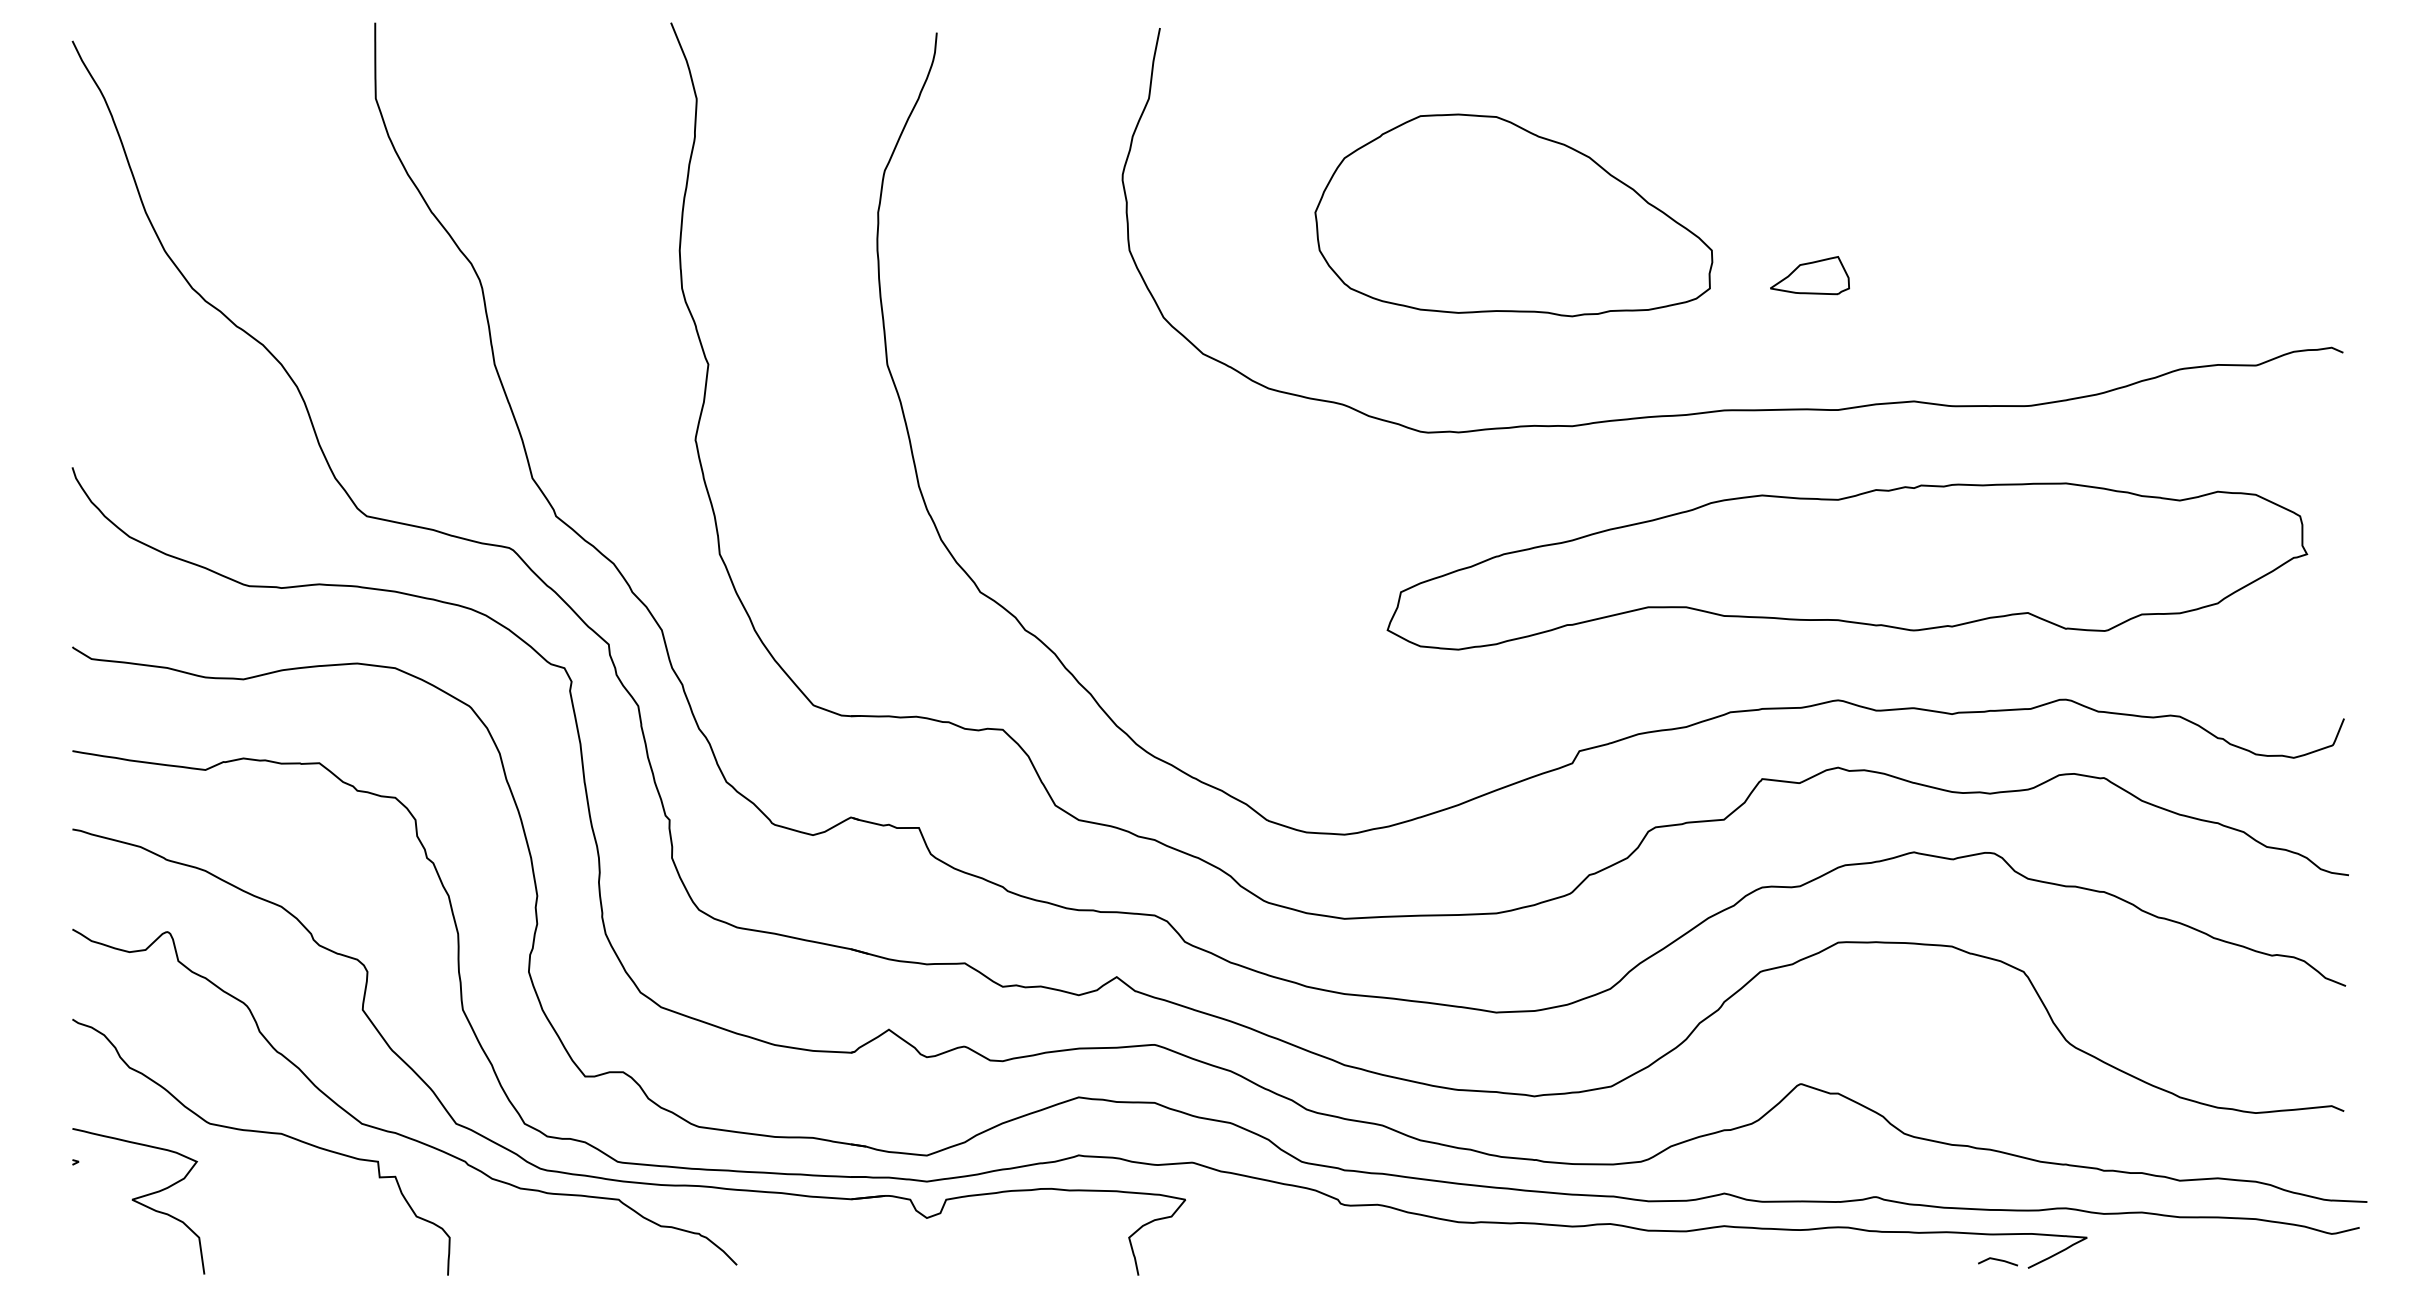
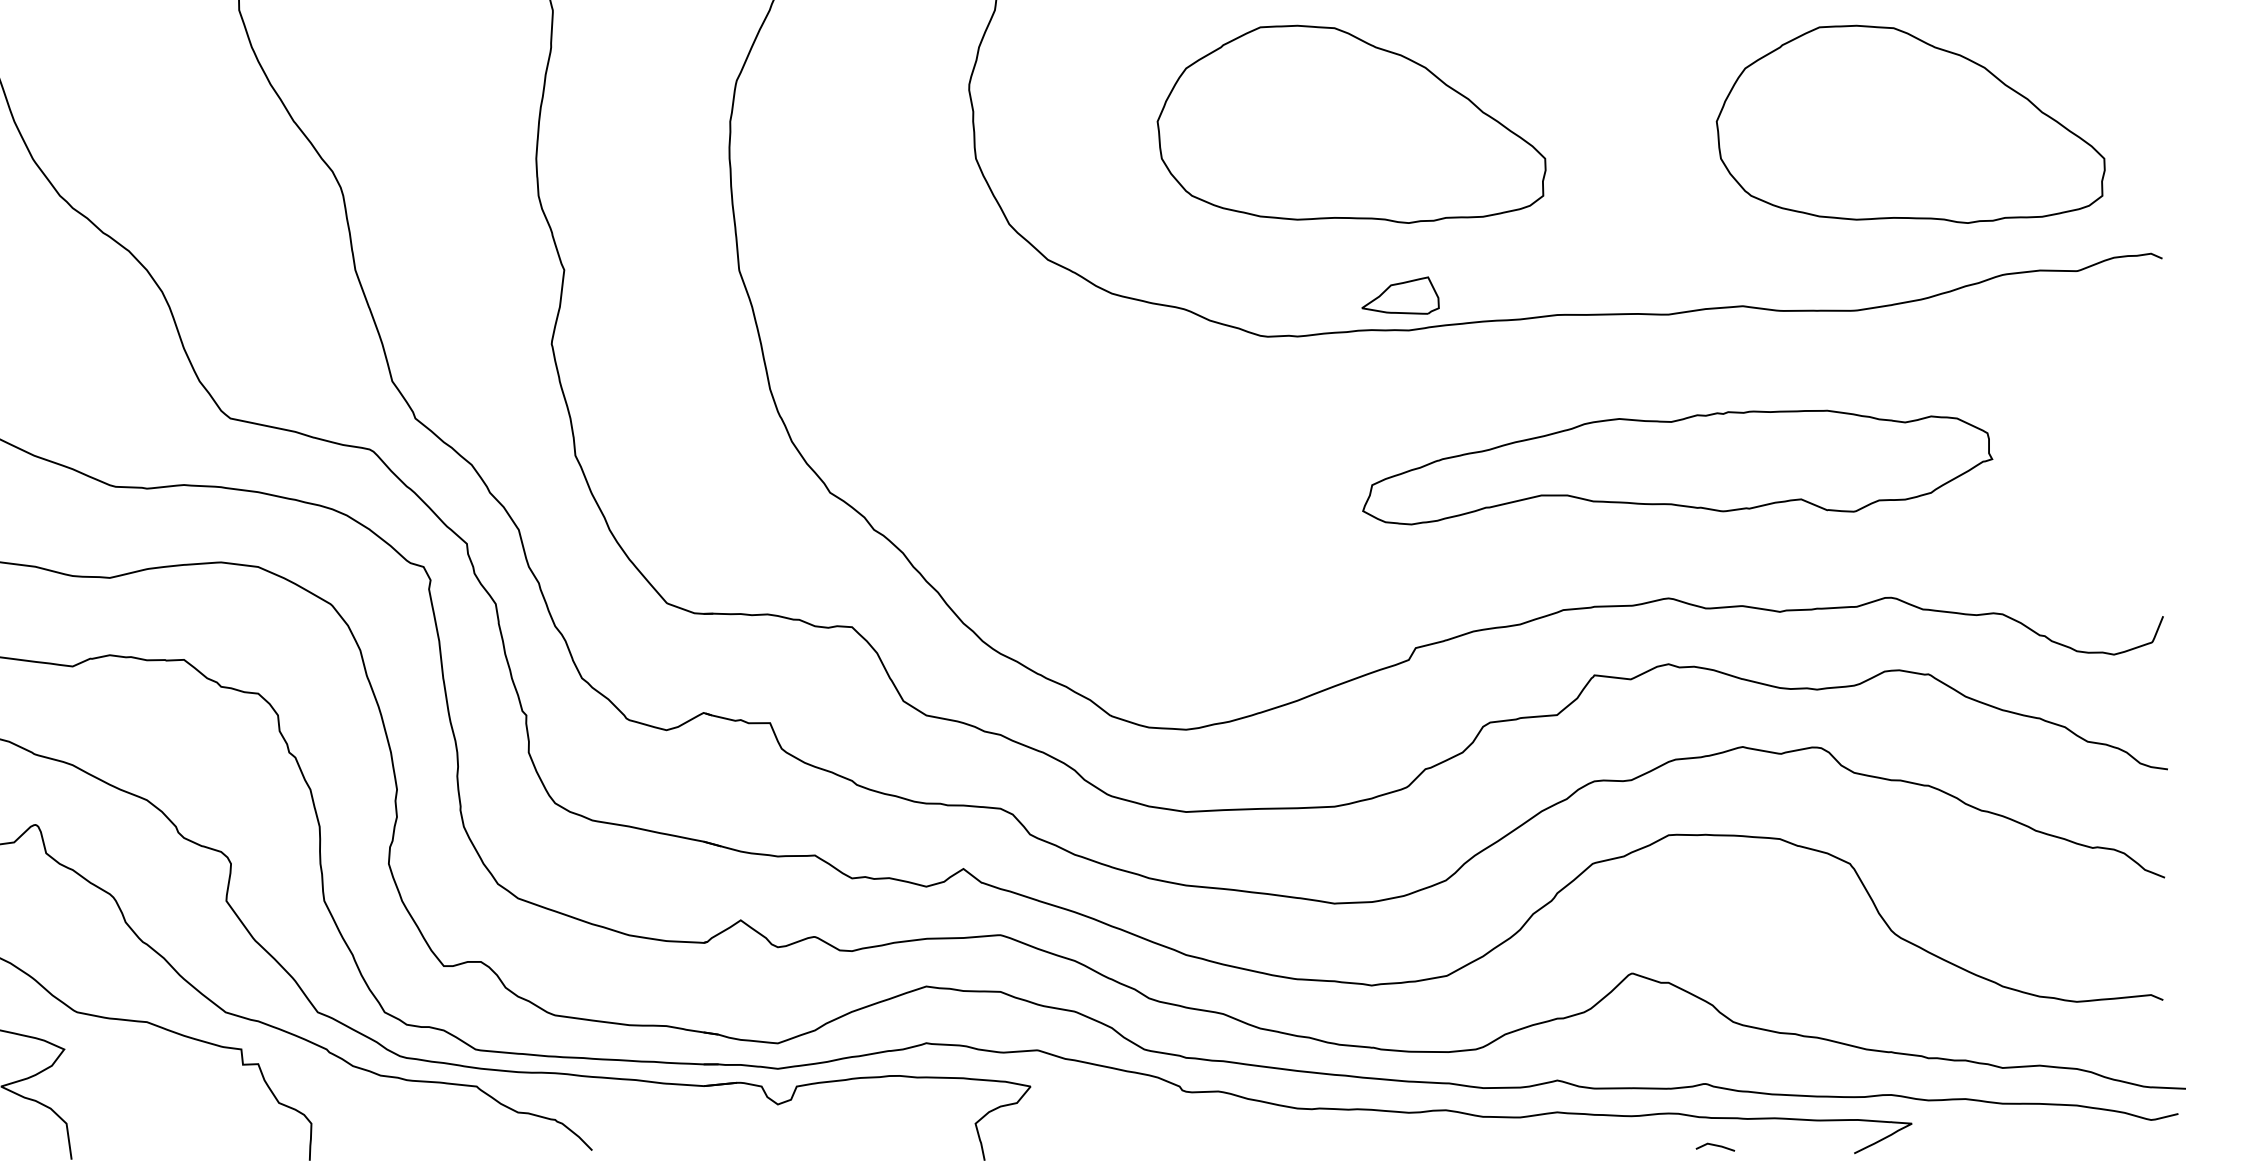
part: (2085, 215) -> (1910, 124), added
part: (1809, 275) -> (1400, 295), moved
part: (1847, 566) -> (1677, 467), size x0.7
line: (1997, 1260) -> (1714, 1145), moved

